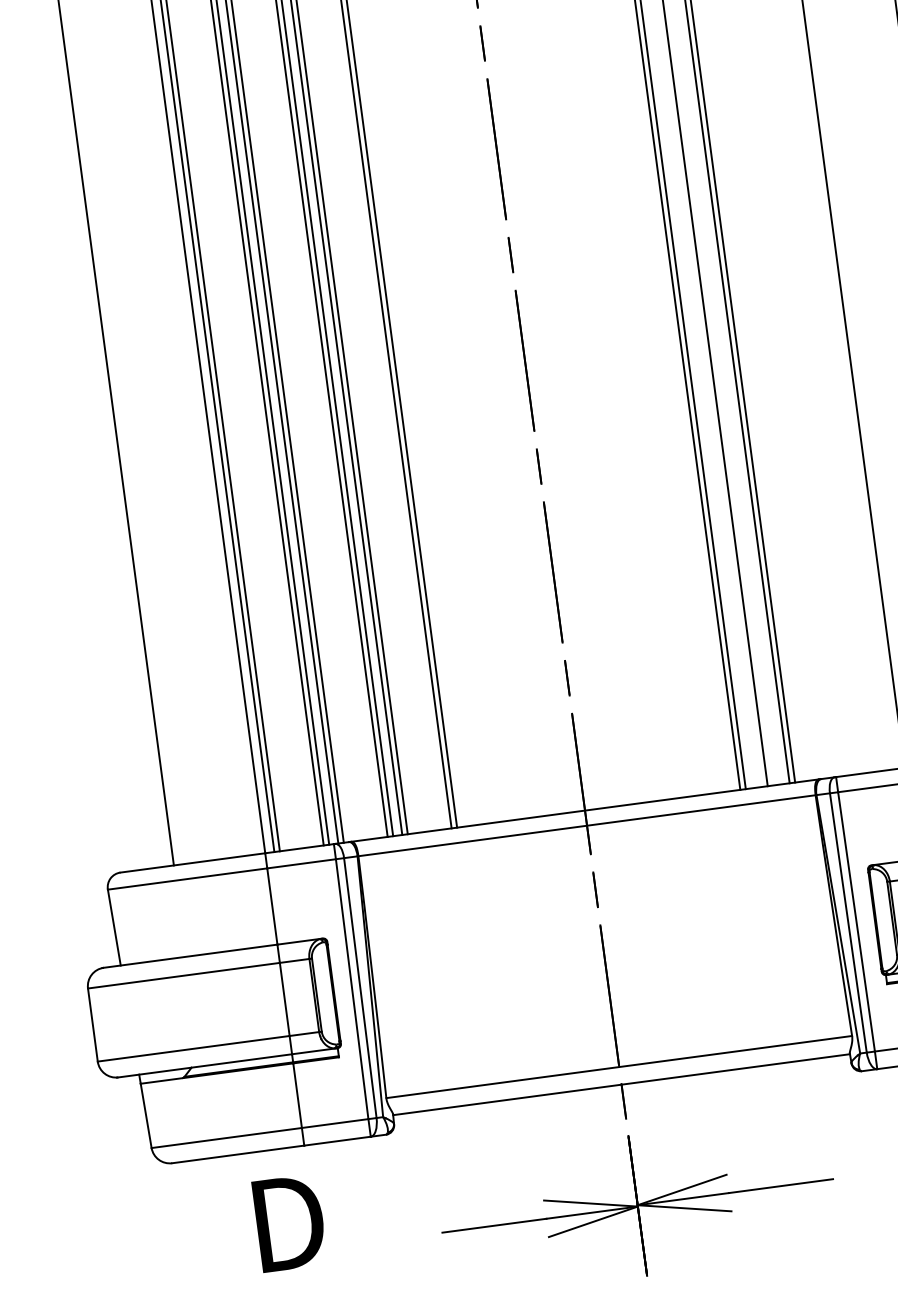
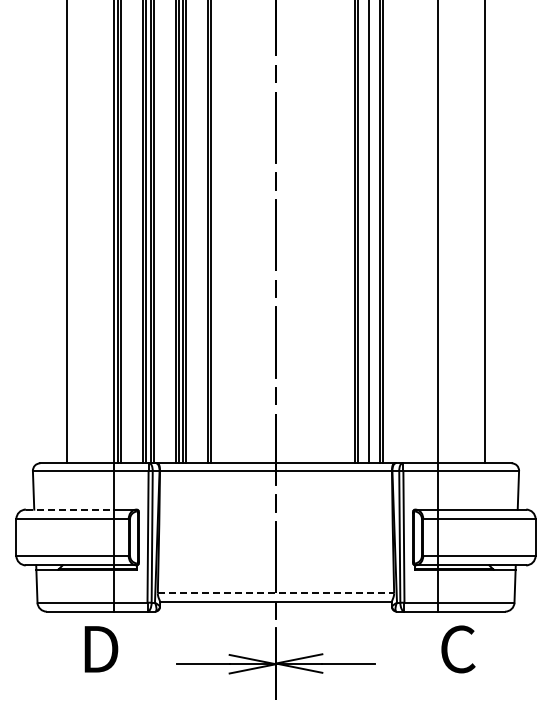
line: (192, 955) -> (70, 509), solid -> dashed
line: (620, 1067) -> (276, 593), solid -> dashed

